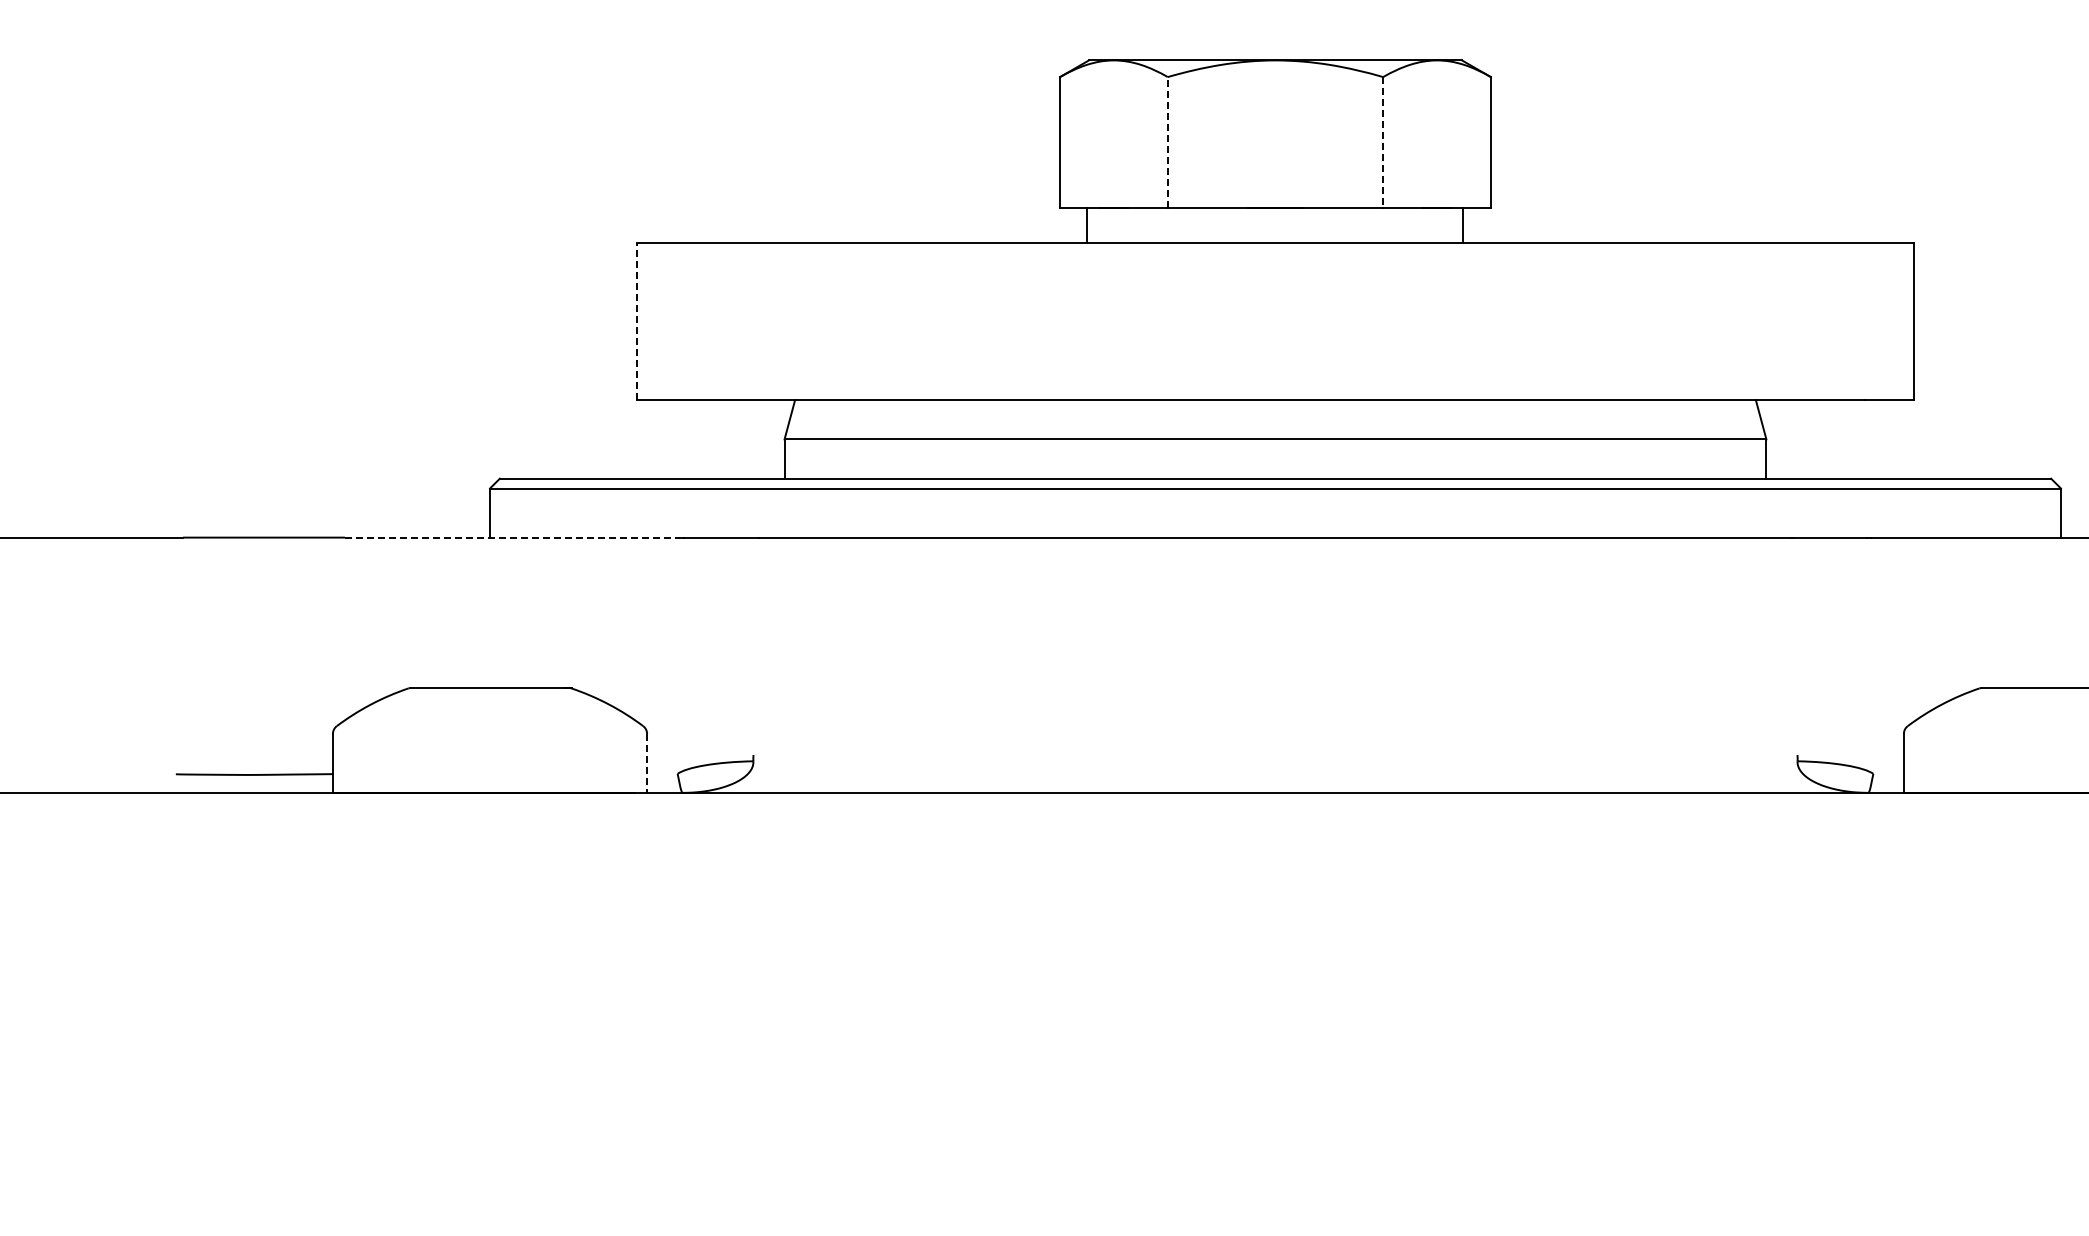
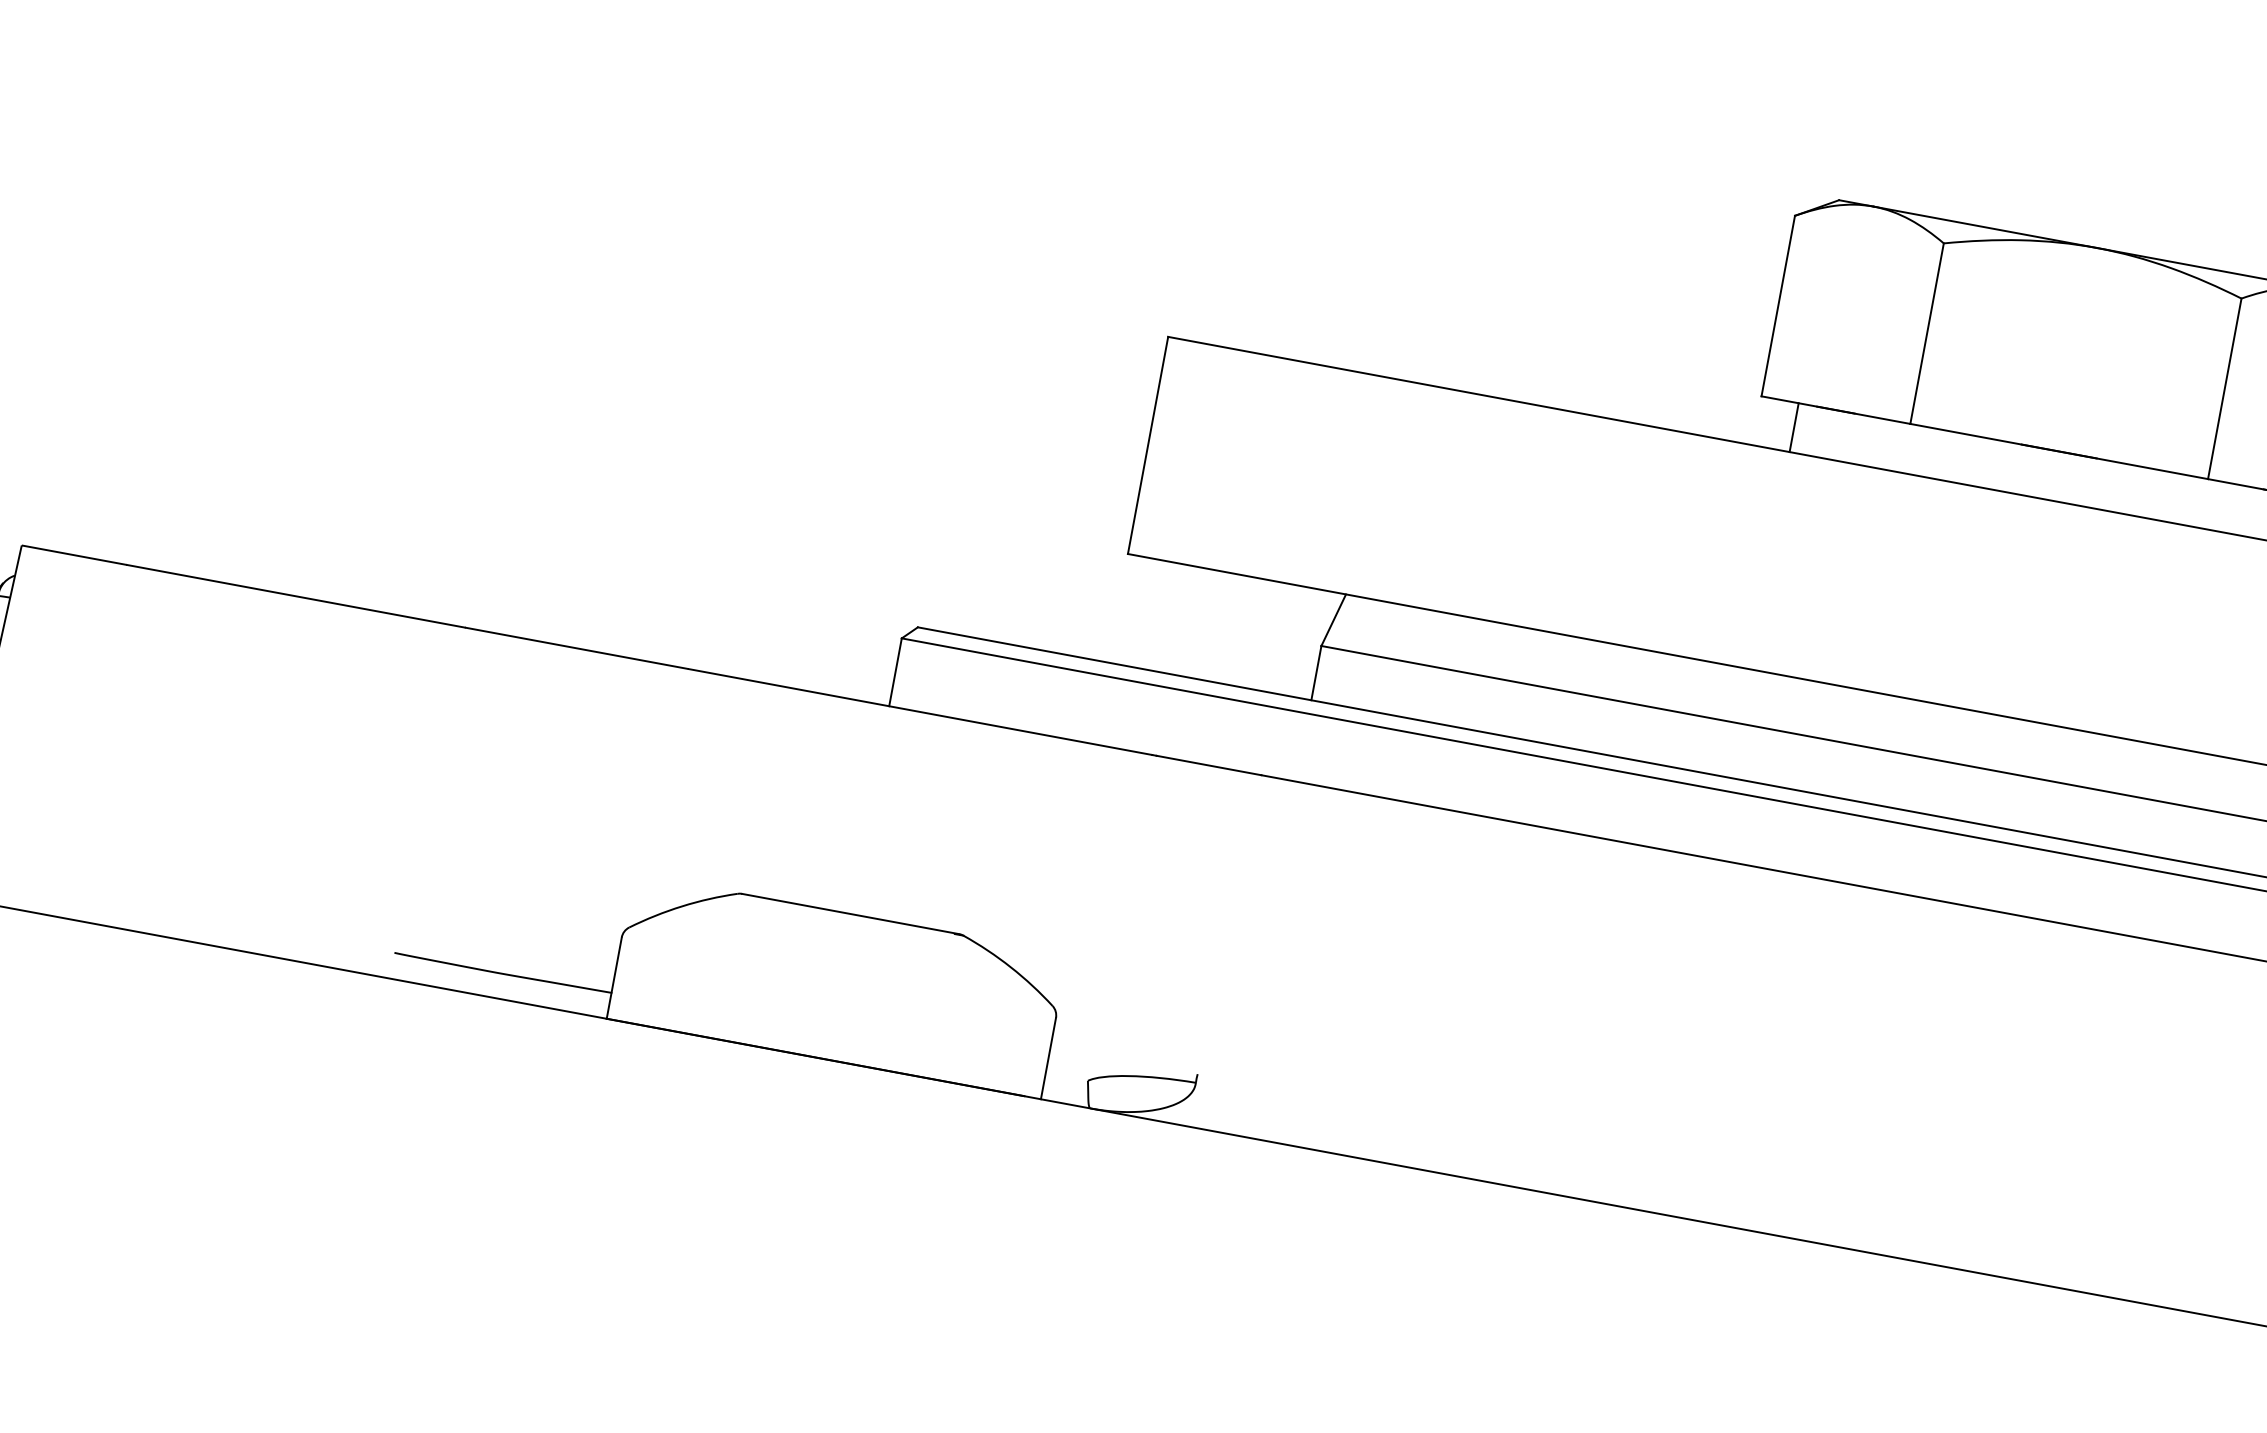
line: (1167, 141) -> (1926, 332), dashed -> solid
line: (1383, 142) -> (2225, 389), dashed -> solid
line: (637, 321) -> (1148, 445), dashed -> solid
line: (512, 537) -> (920, 711), dashed -> solid
line: (647, 763) -> (1048, 1058), dashed -> solid

